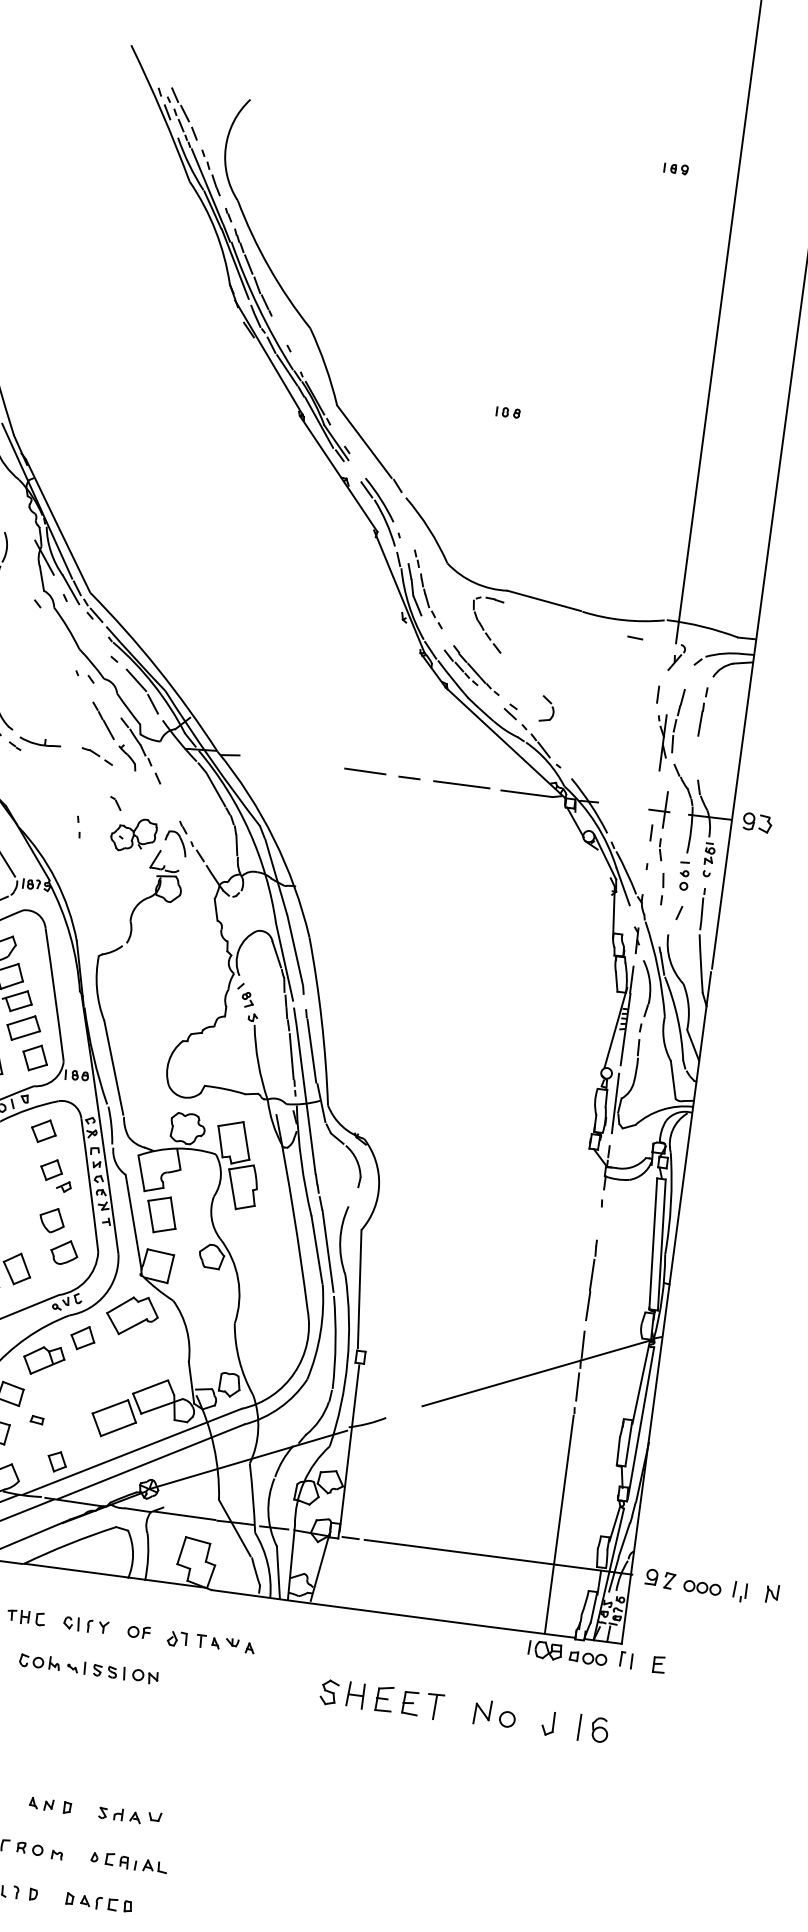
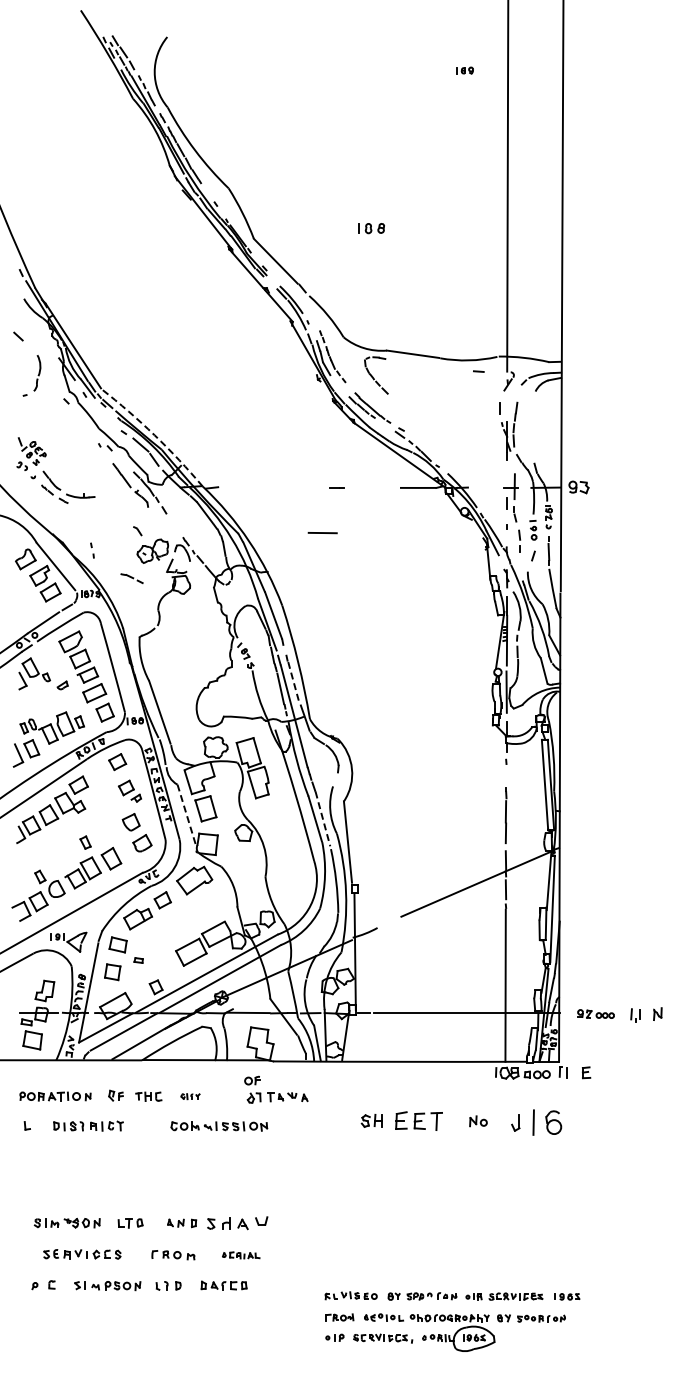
part: (675, 168) -> (464, 70), moved
part: (507, 412) -> (371, 228), size x1.6
arc: (157, 669) -> (154, 435), solid -> dashed
part: (546, 708) -> (424, 427), removed
line: (702, 710) -> (531, 415), removed
part: (96, 756) -> (131, 578), moved
line: (364, 772) -> (322, 533), moved
line: (461, 784) -> (372, 487), removed
part: (78, 826) -> (92, 550), moved
line: (312, 1051) -> (294, 683), solid -> dashed
line: (134, 1222) -> (187, 816), solid -> dashed
line: (328, 1252) -> (323, 819), solid -> dashed
part: (683, 1581) -> (595, 1013), size x0.7
part: (86, 1625) -> (190, 1096), size x0.6
part: (139, 1631) -> (252, 1080), moved
part: (89, 1669) -> (219, 1126), moved
part: (341, 1693) -> (371, 1120), size x0.7
part: (494, 1714) -> (478, 1121), size x0.6
part: (592, 1728) -> (546, 1122), size x1.4
part: (129, 1816) -> (237, 1223), size x1.4
part: (129, 1862) -> (241, 1255), size x0.7

